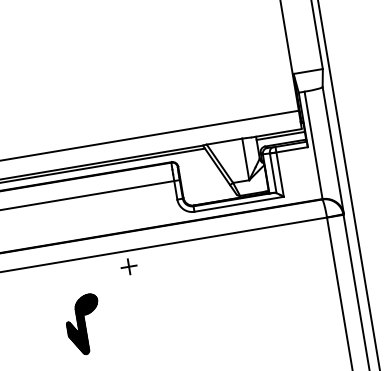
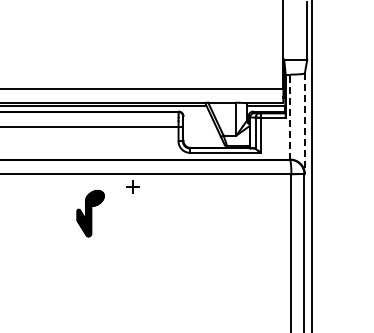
line: (313, 144) -> (290, 116), solid -> dashed
line: (332, 150) -> (304, 123), solid -> dashed
part: (83, 324) -> (90, 213), moved

